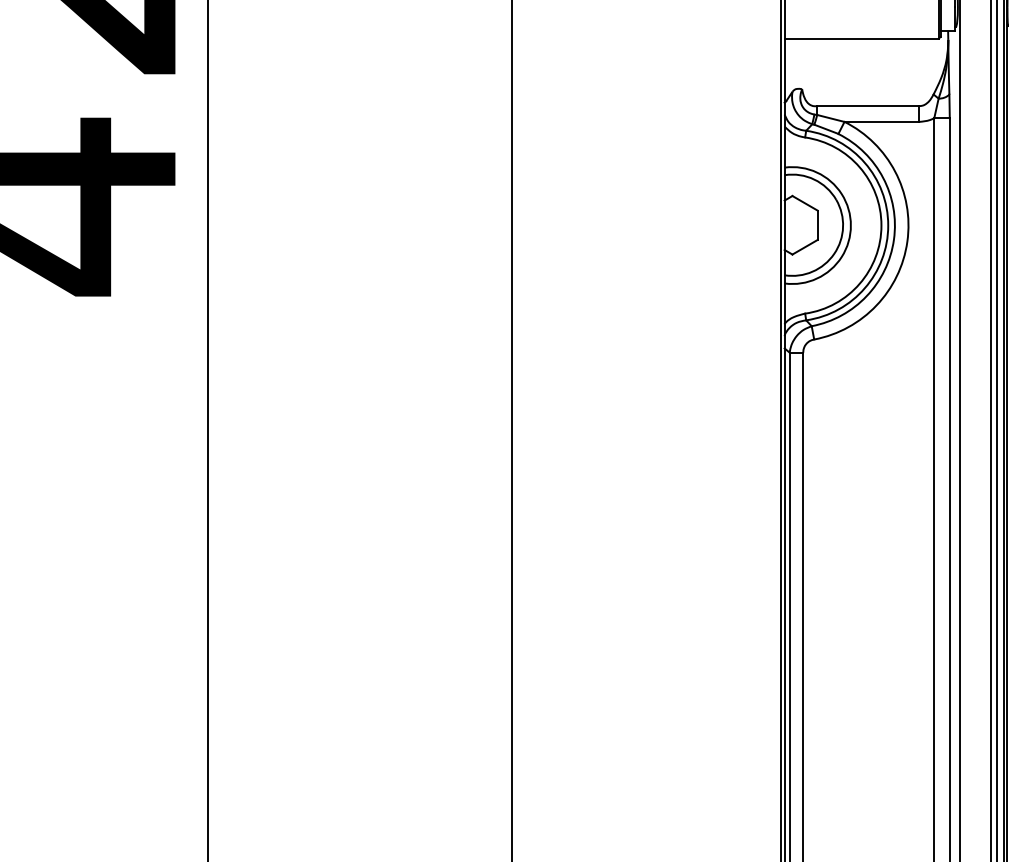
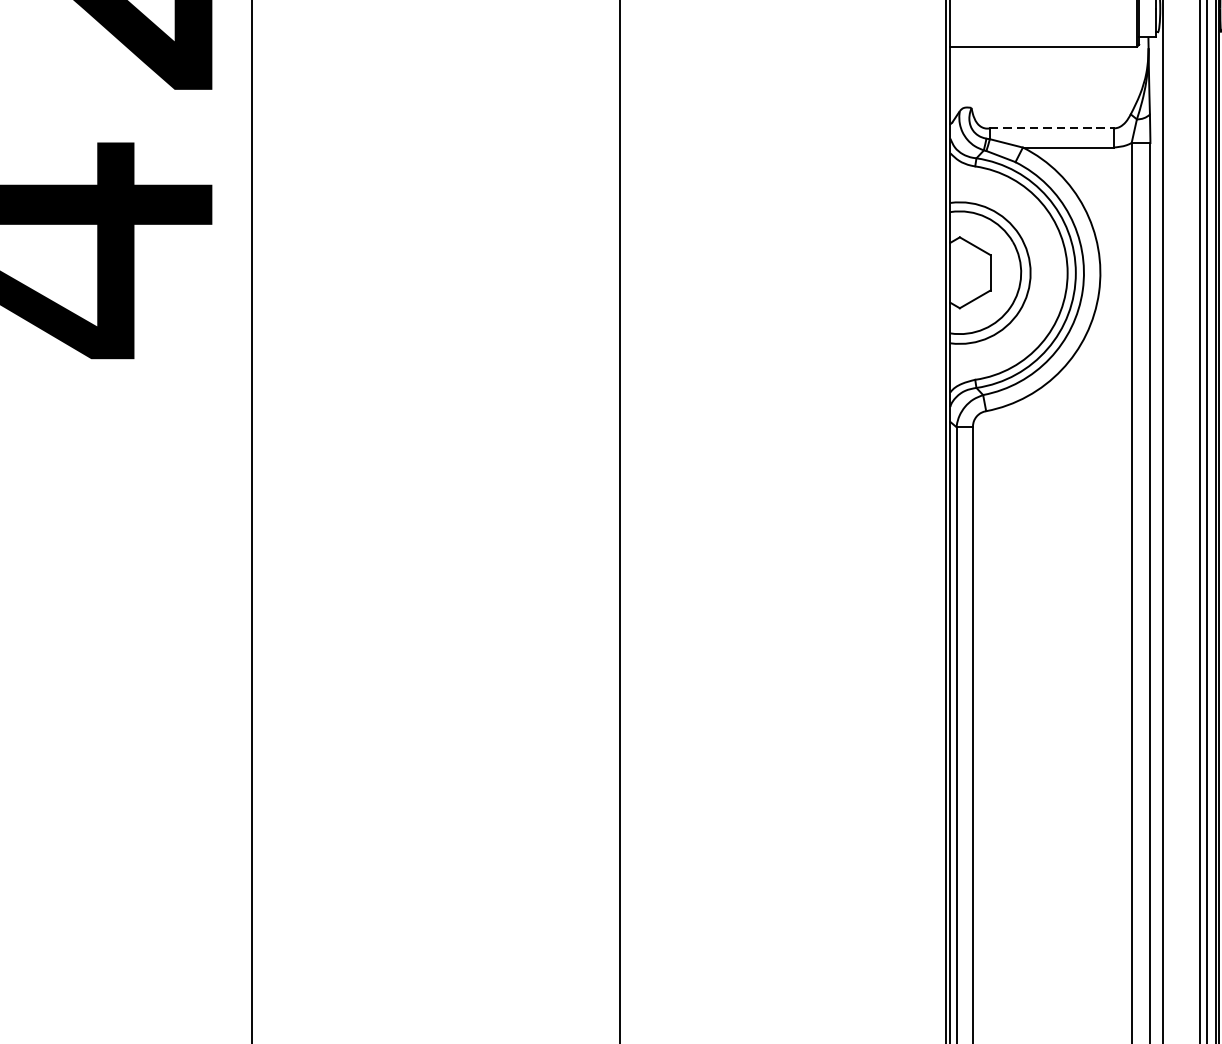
line: (868, 106) -> (1051, 128), solid -> dashed

